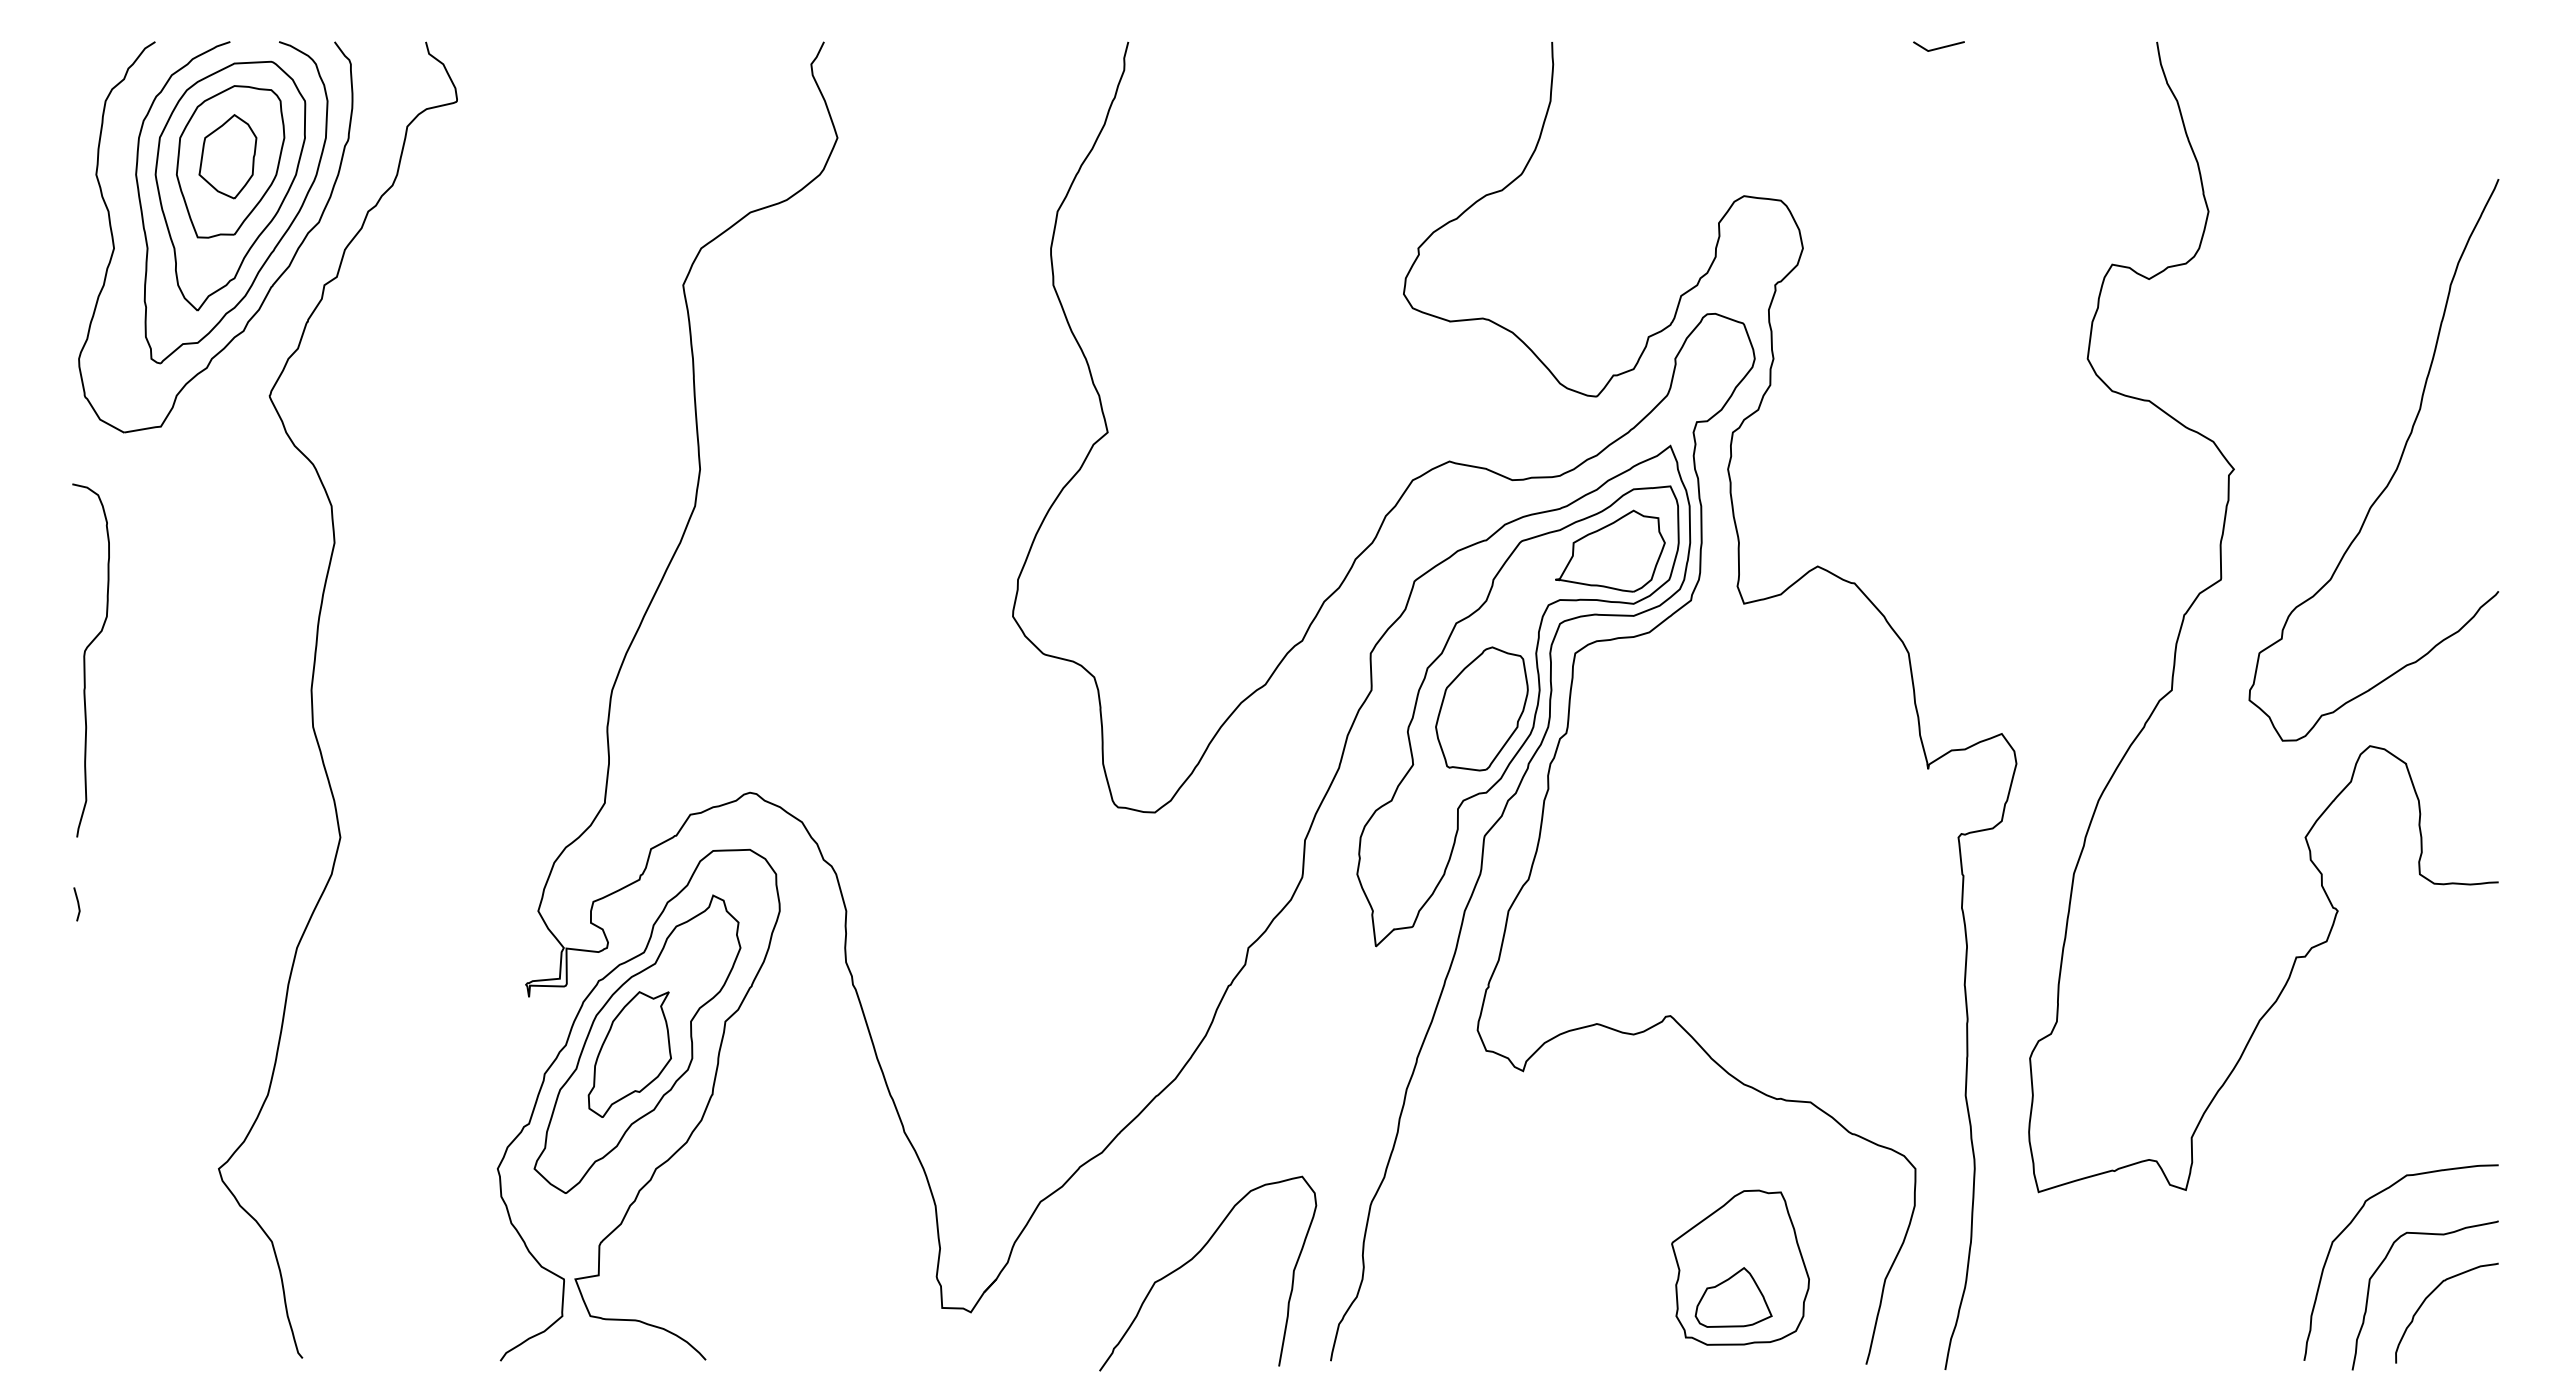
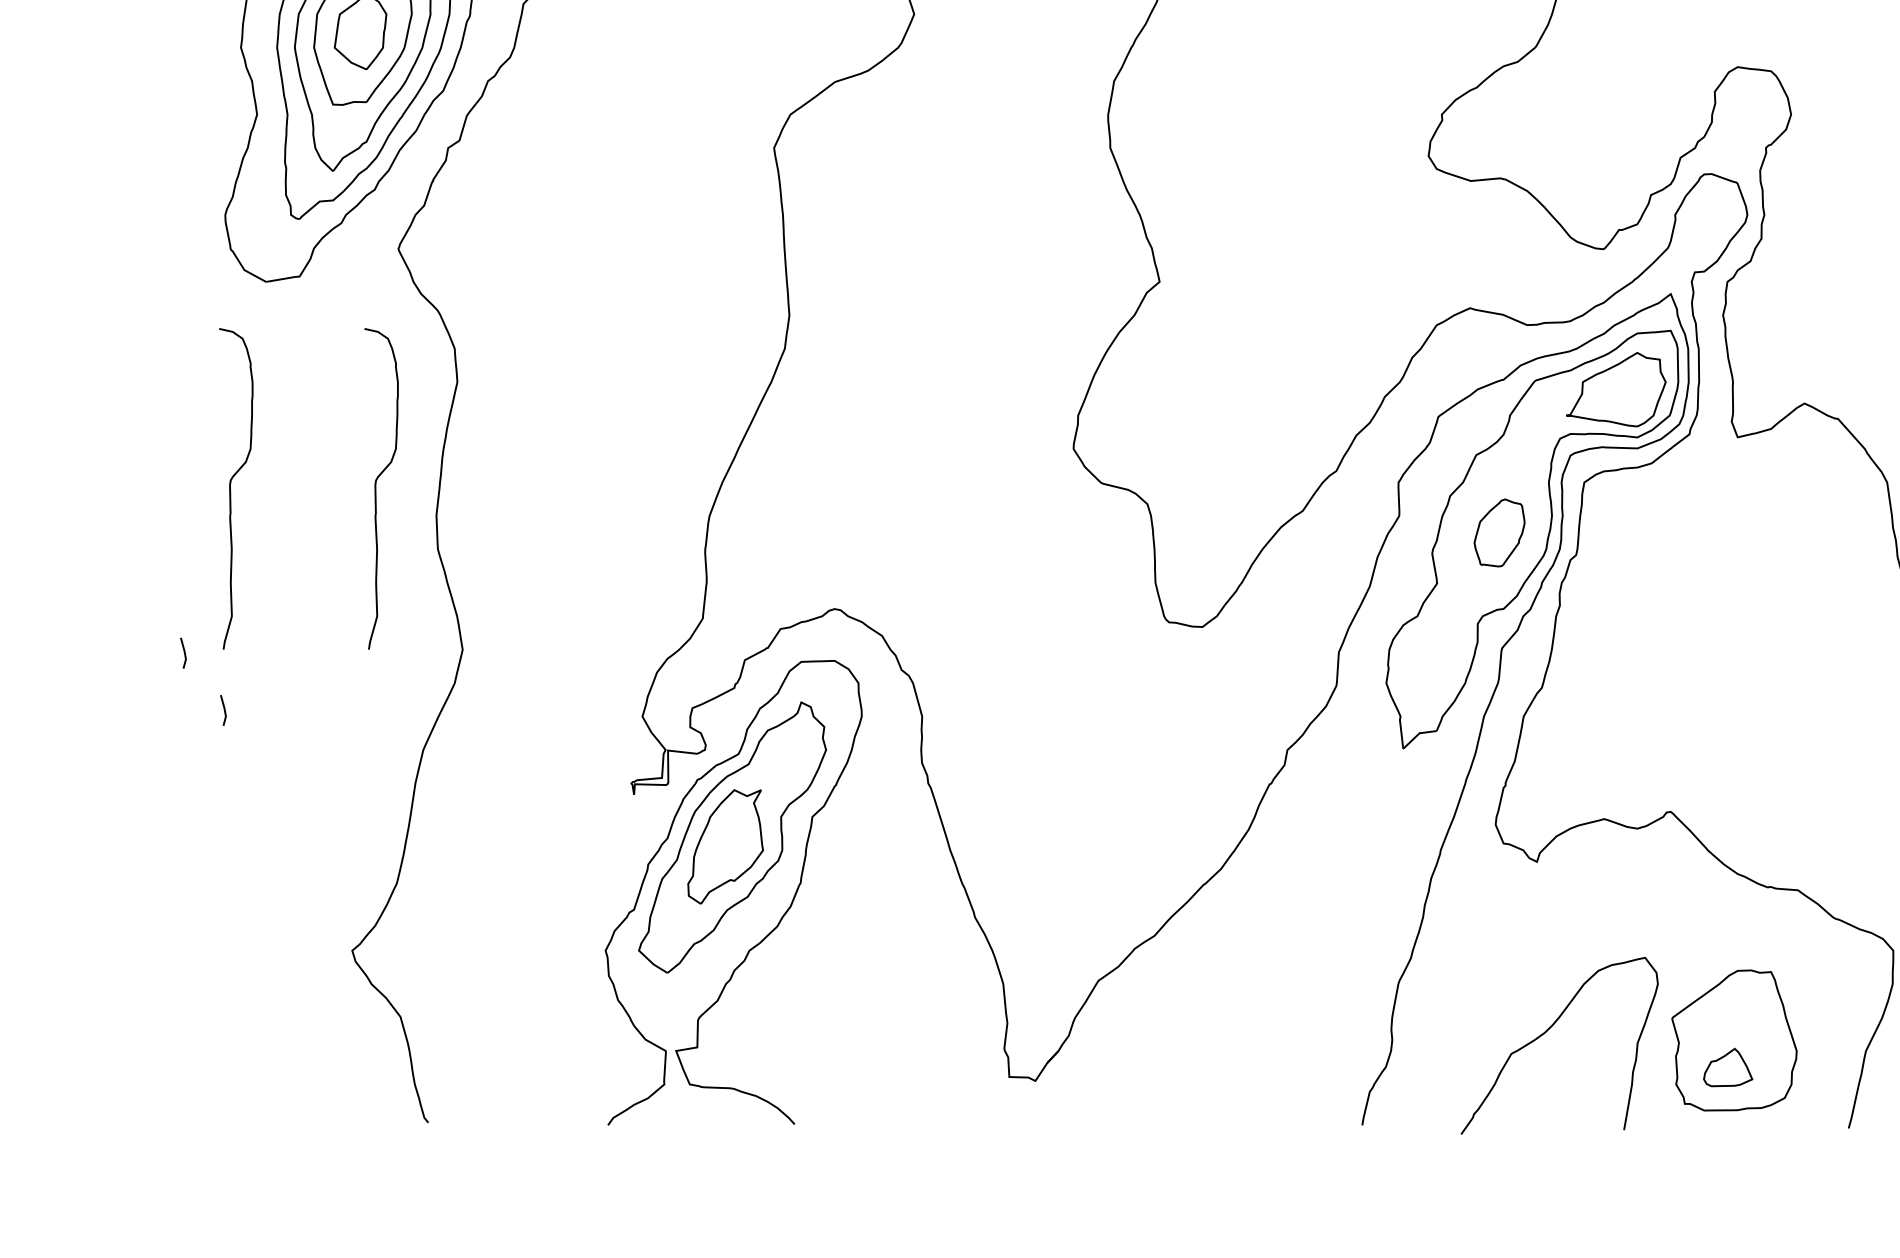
curve: (245, 660) -> (376, 488), added
part: (1481, 708) -> (1499, 532), size x0.6
line: (33, 841) -> (183, 653), added
curve: (1195, 1257) -> (1548, 1031), moved
part: (1733, 1297) -> (1728, 1067), size x0.7

